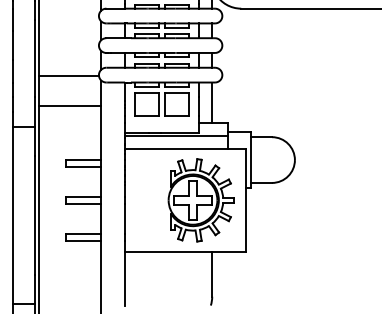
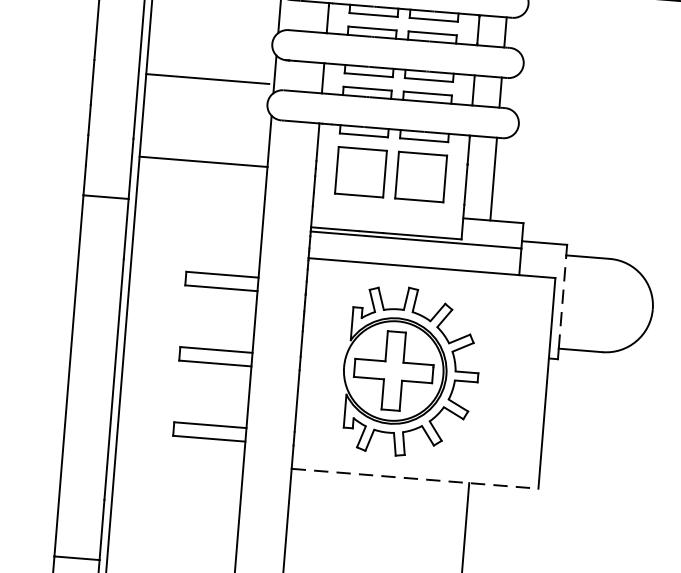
line: (68, 76) -> (206, 79), moved
line: (250, 160) -> (562, 302), solid -> dashed
part: (200, 200) -> (408, 372), moved
line: (185, 252) -> (414, 479), solid -> dashed

